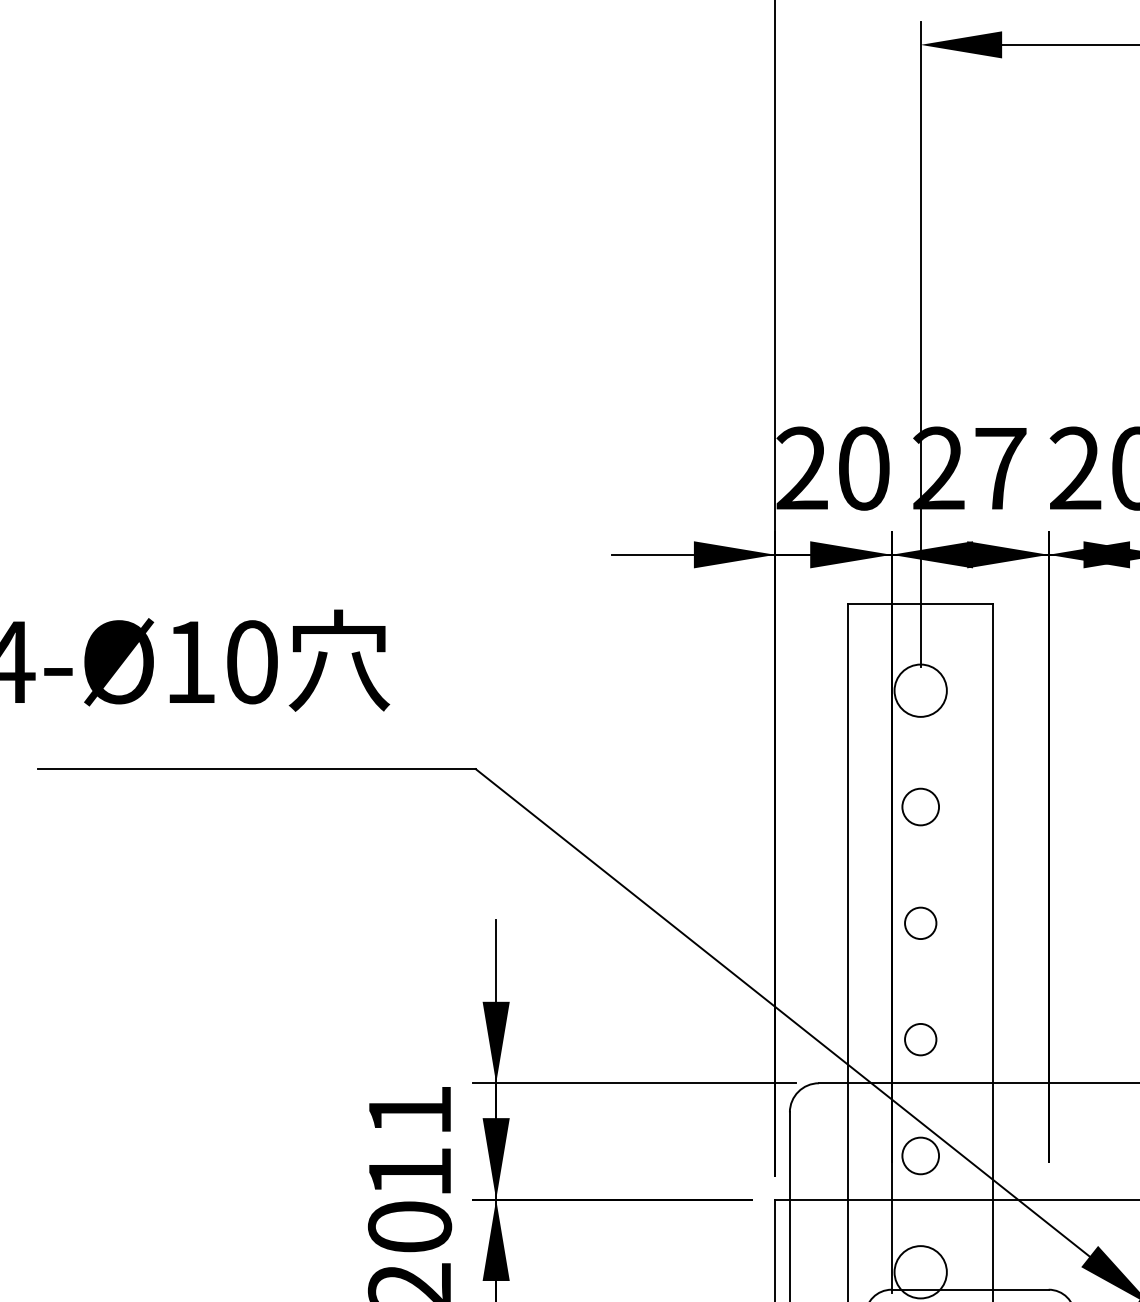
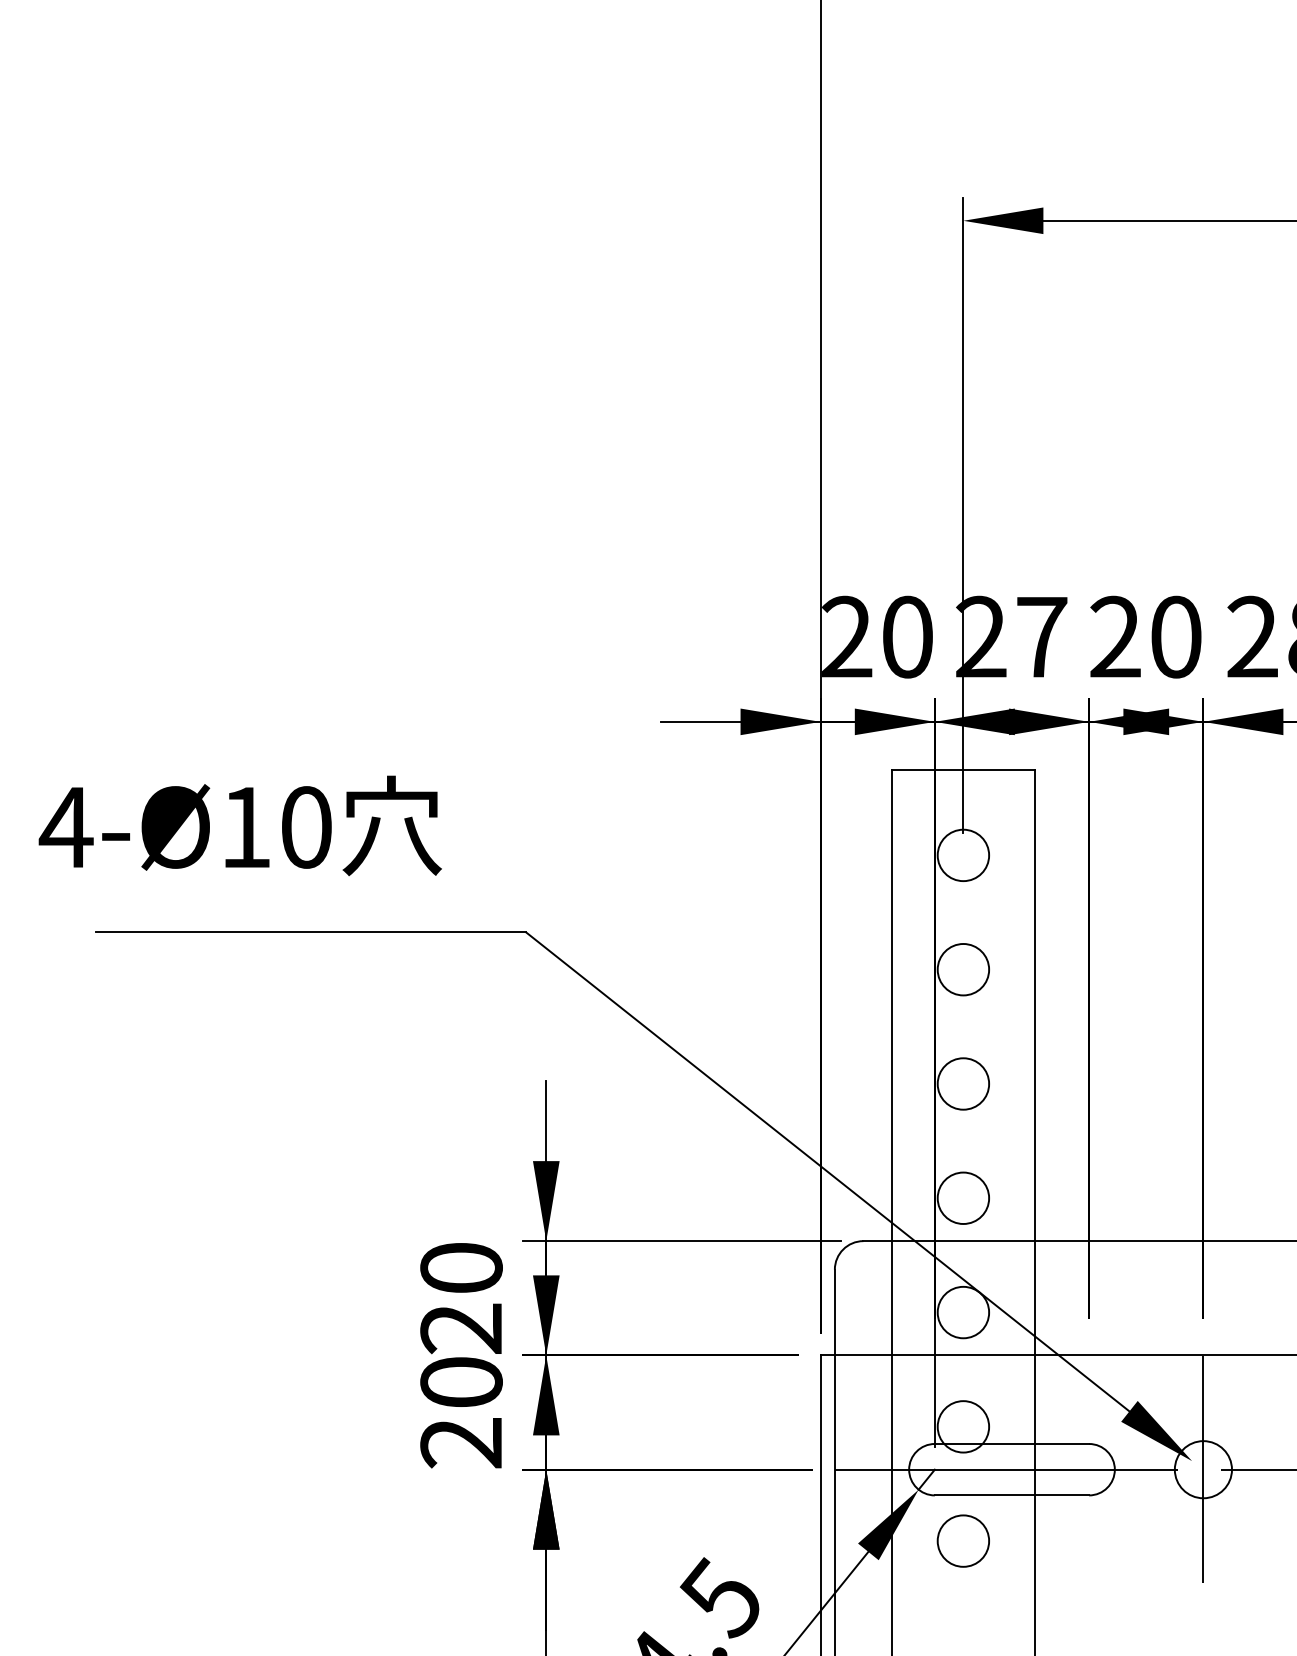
circle: (920, 806) -> (963, 969), size x1.43
circle: (920, 922) -> (963, 1083), size x1.67
circle: (920, 1038) -> (963, 1197), size x1.67
text: (409, 1141) -> (461, 1298), 11 -> 20
circle: (920, 1155) -> (963, 1312), size x1.43

